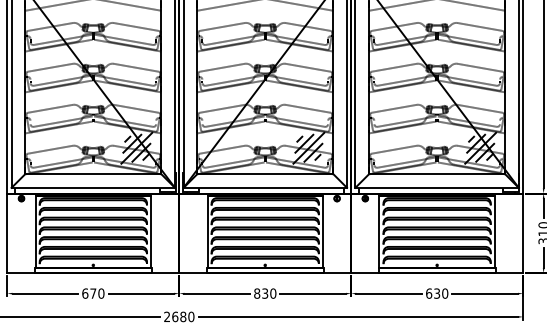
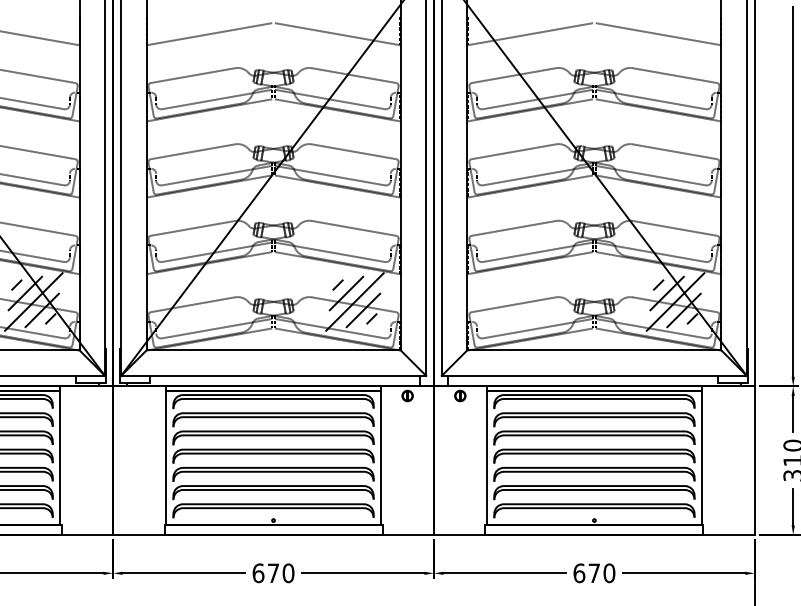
text: (261, 293) -> (266, 573), 830 -> 670
text: (437, 293) -> (595, 573), 630 -> 670

